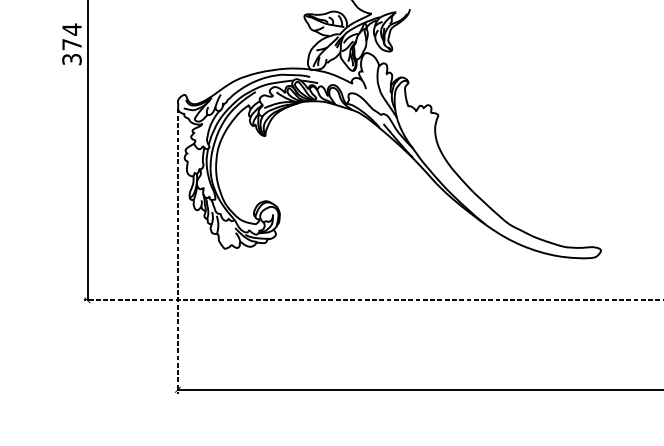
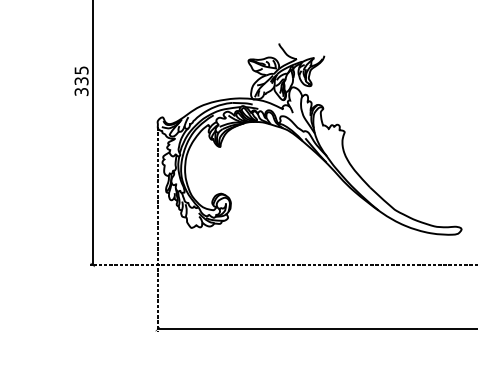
text: (71, 36) -> (81, 75), 374 -> 335

